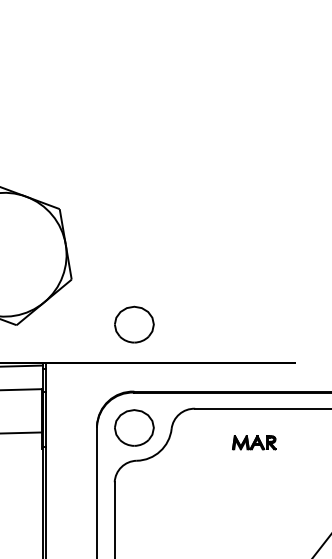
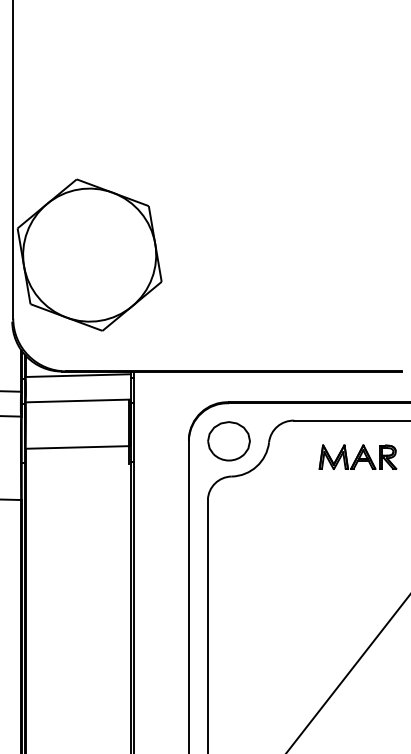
part: (133, 324) -> (228, 330), removed
part: (253, 442) -> (357, 456), size x1.67

